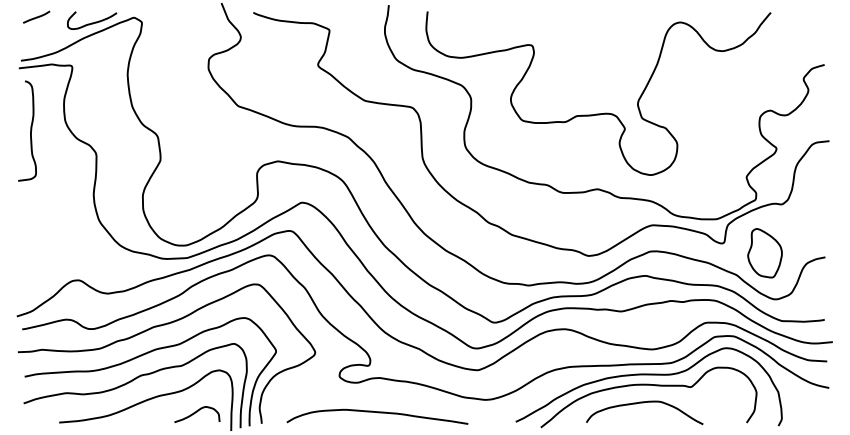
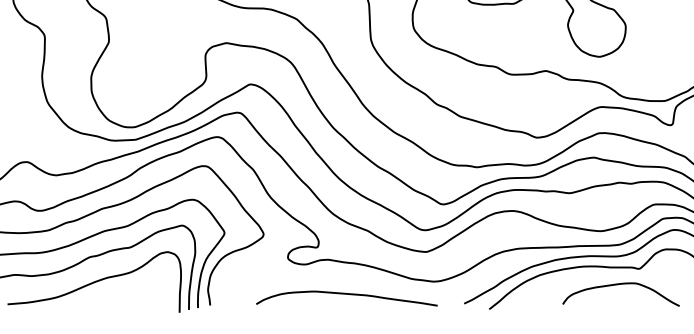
curve: (643, 403) -> (619, 285), moved
curve: (197, 412) -> (145, 294), removed
curve: (377, 413) -> (346, 295), moved

